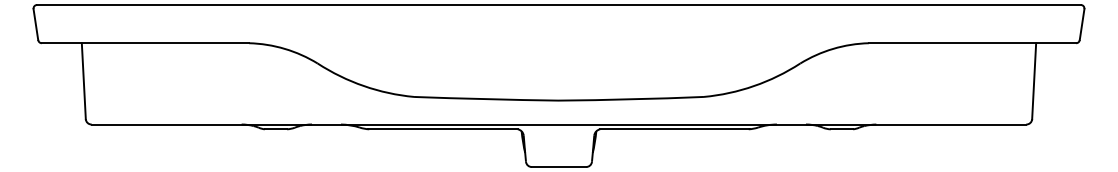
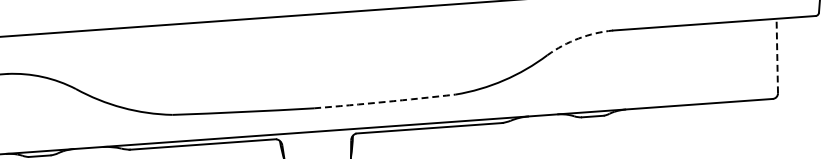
arc: (833, 48) -> (578, 38), solid -> dashed
line: (1034, 81) -> (777, 56), solid -> dashed
arc: (631, 99) -> (385, 102), solid -> dashed

